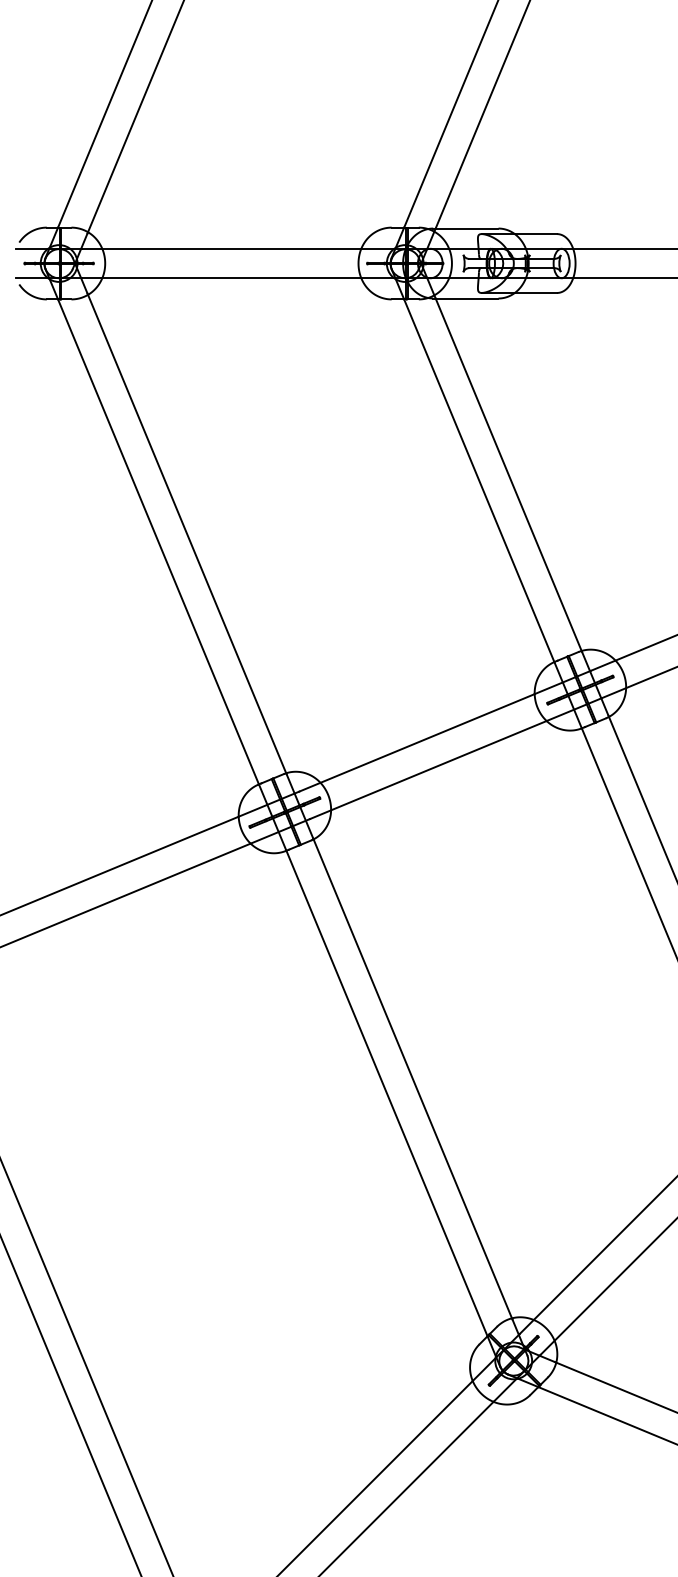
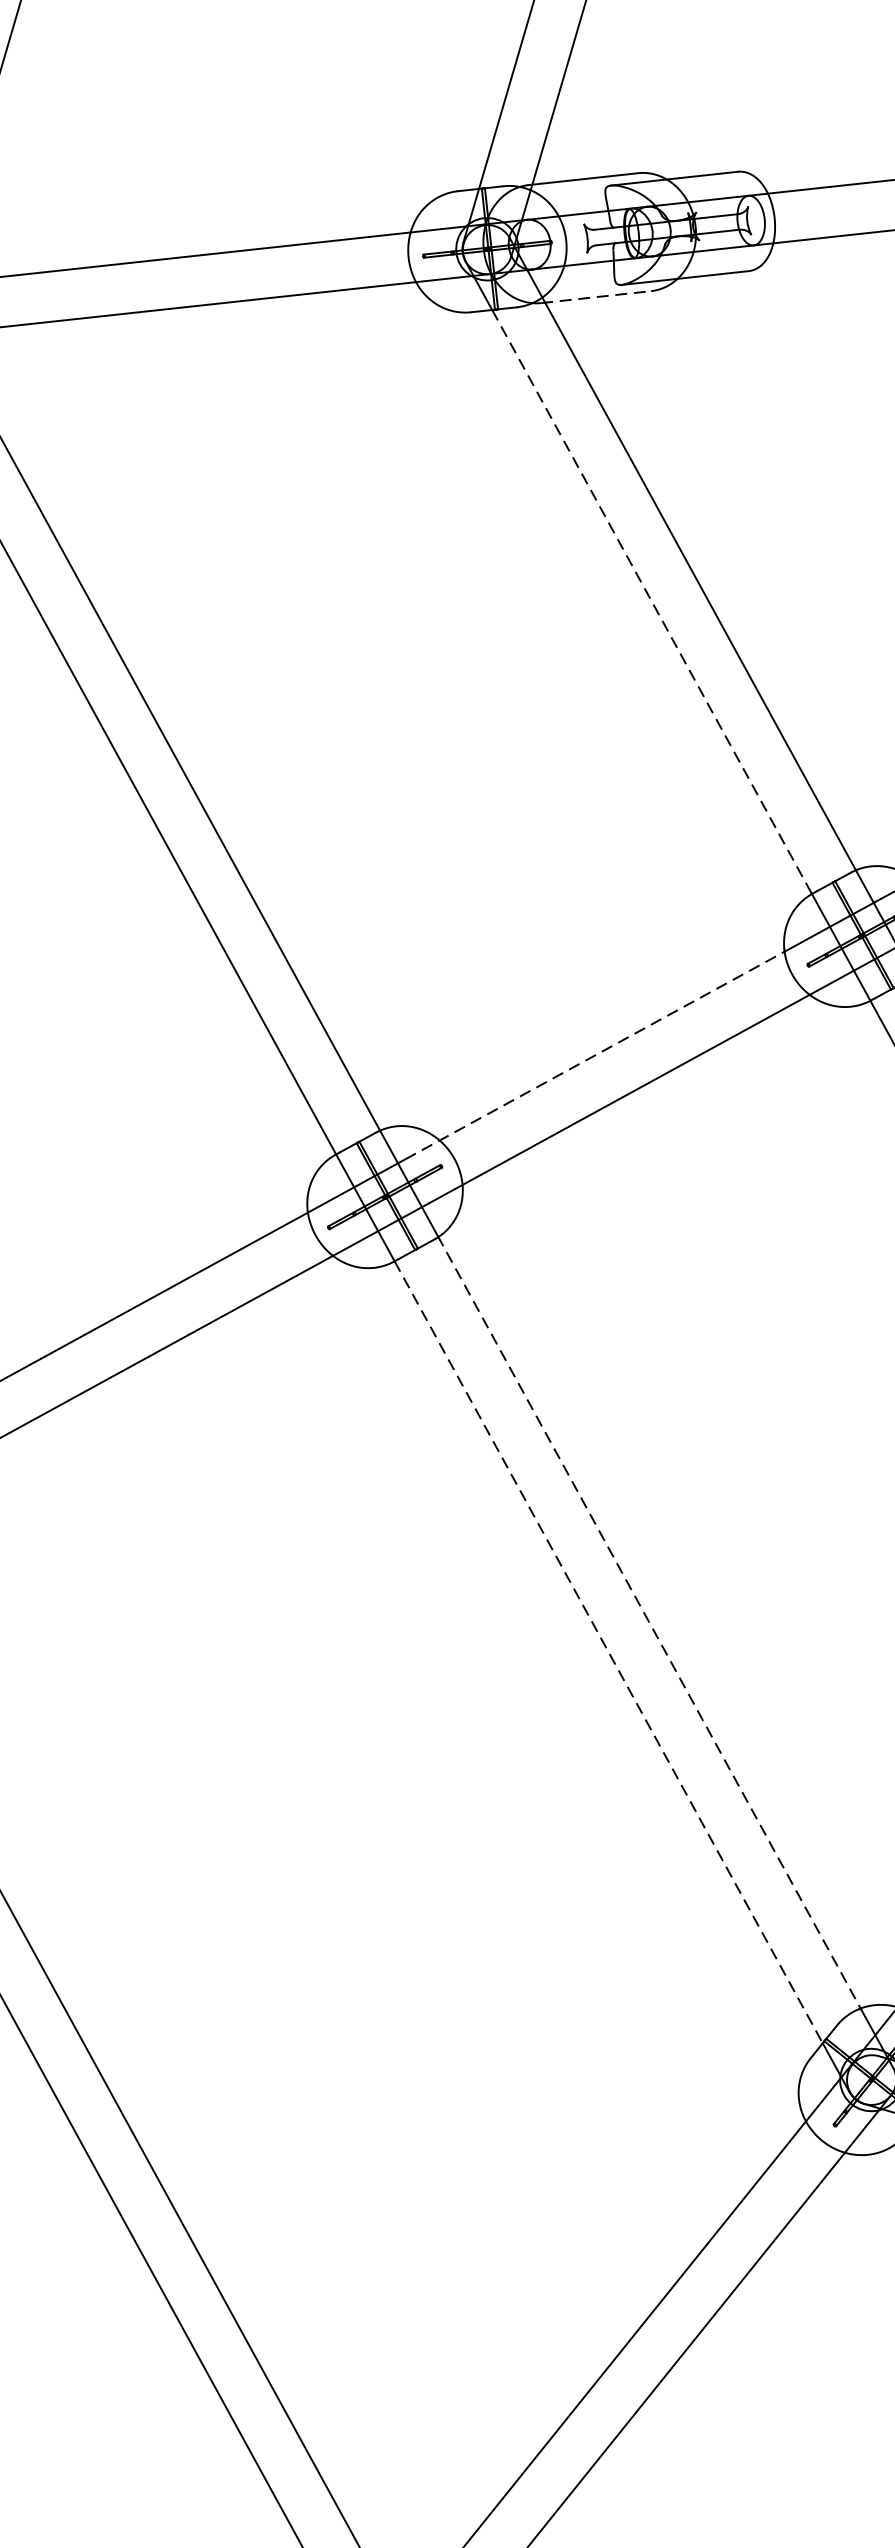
line: (465, 298) -> (595, 297), solid -> dashed
line: (479, 481) -> (652, 603), solid -> dashed
line: (417, 742) -> (595, 1054), solid -> dashed
line: (413, 1079) -> (650, 1623), solid -> dashed
line: (386, 1093) -> (607, 1652), solid -> dashed

